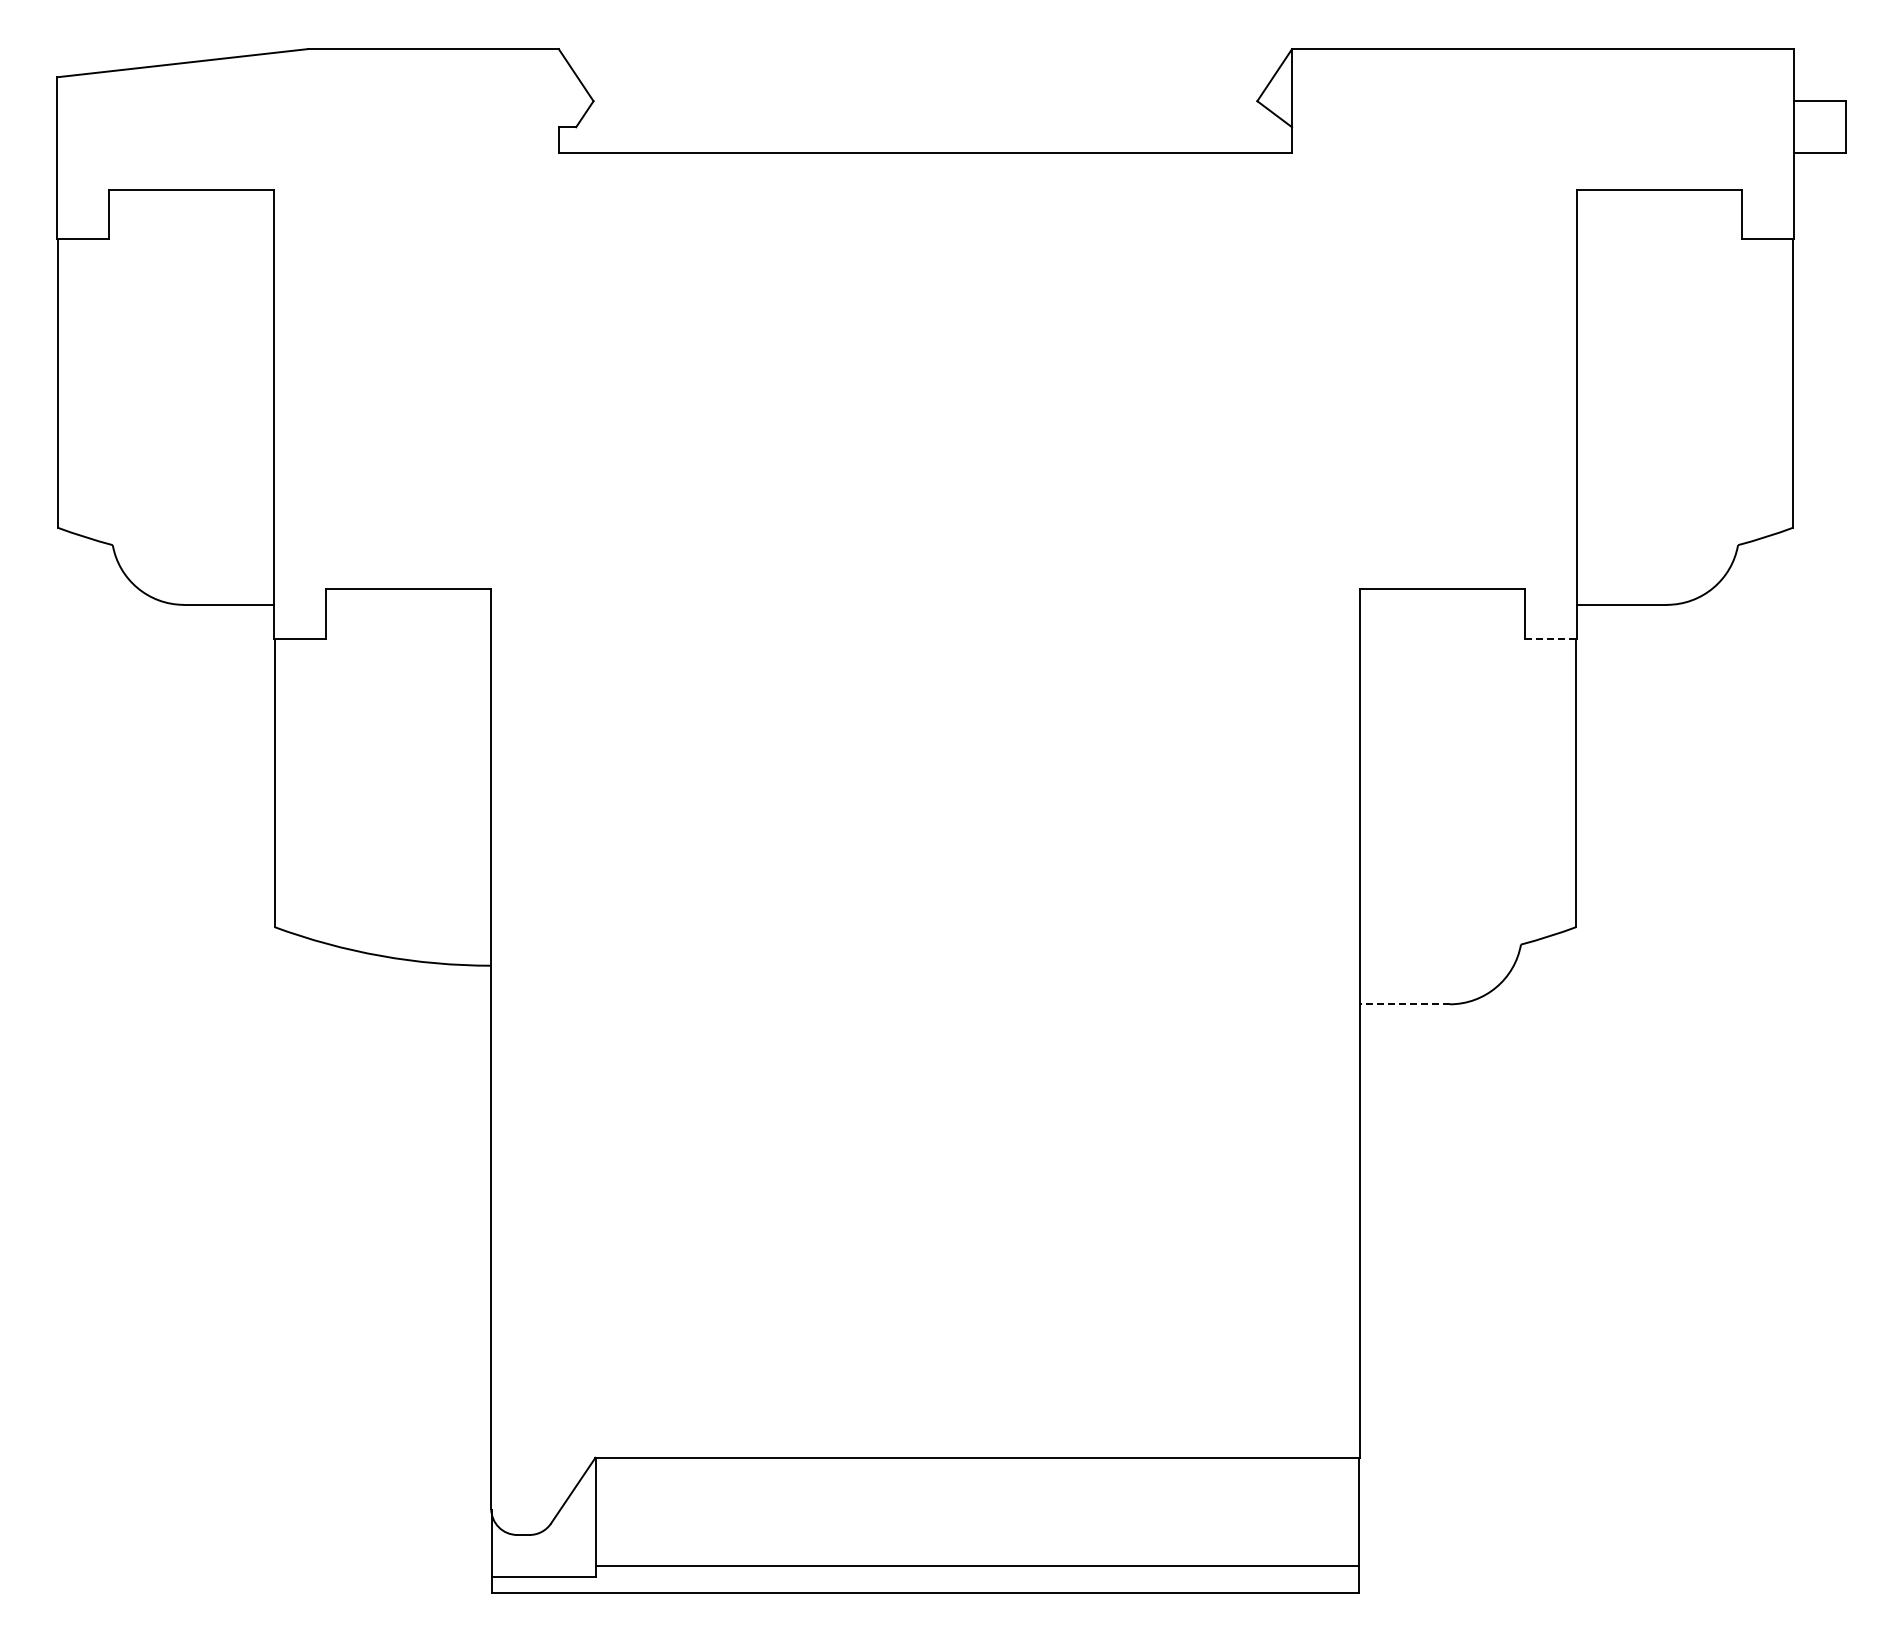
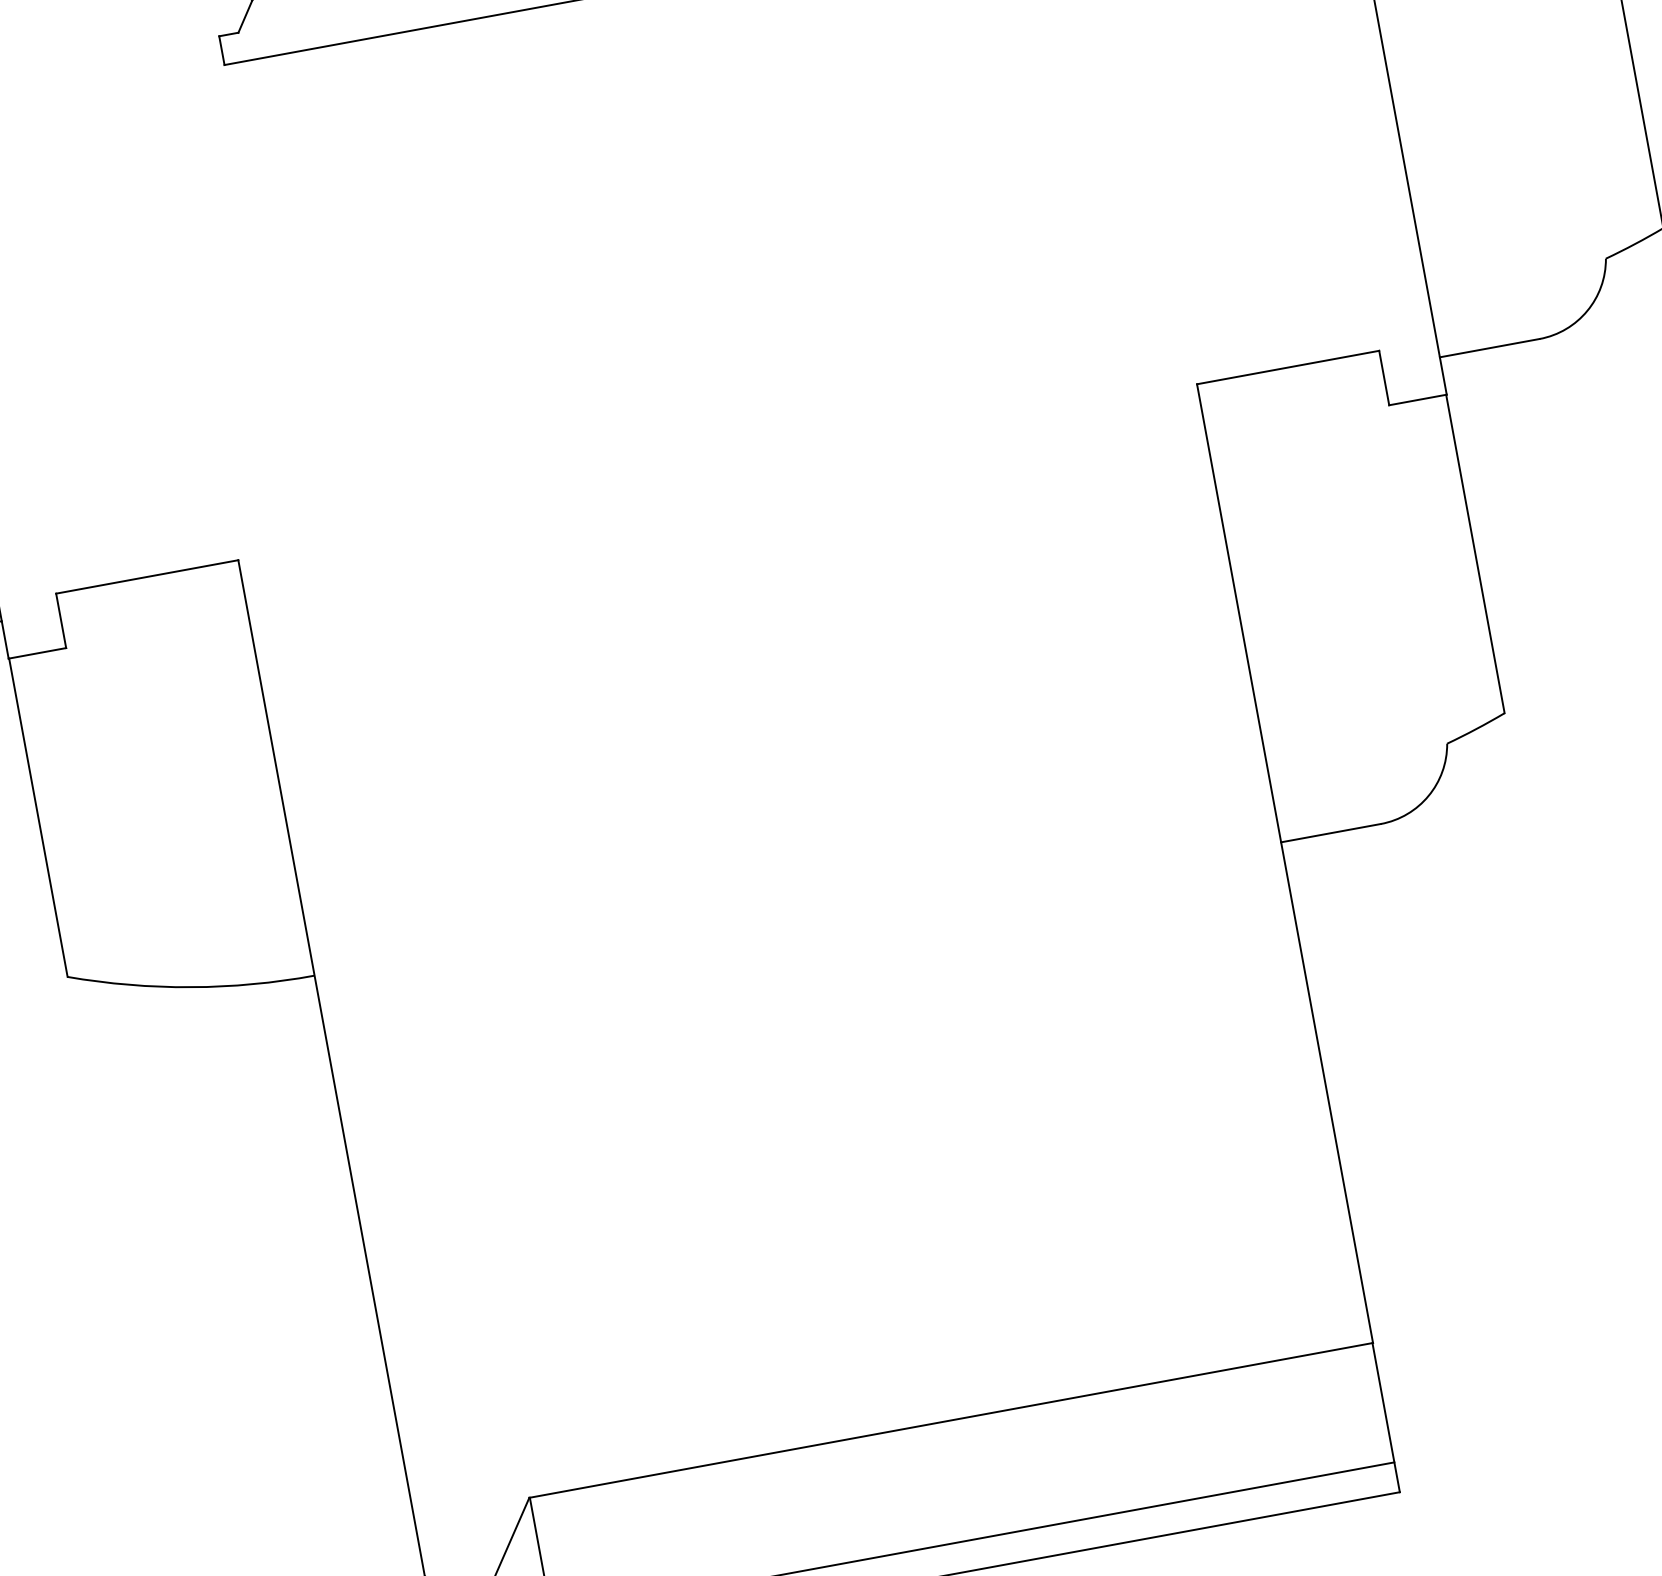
line: (1551, 638) -> (1418, 399), dashed -> solid
line: (1404, 1004) -> (1330, 833), dashed -> solid

